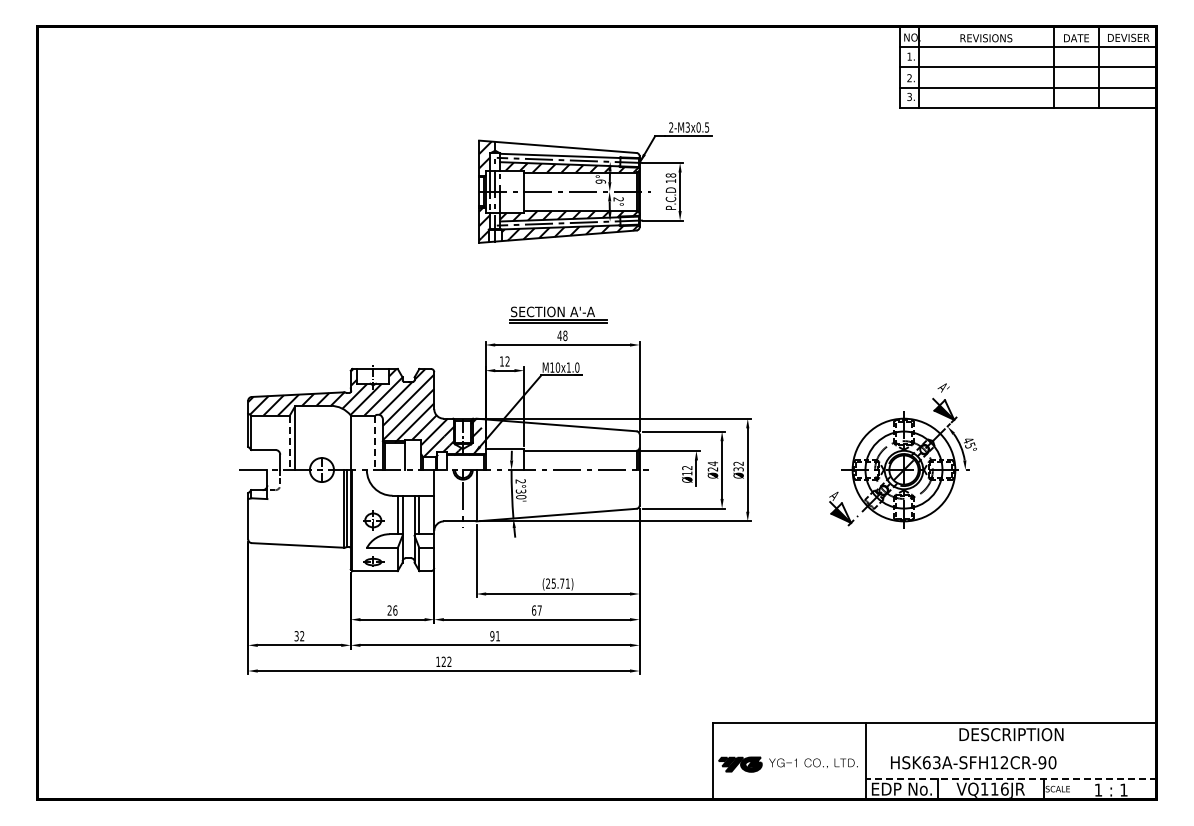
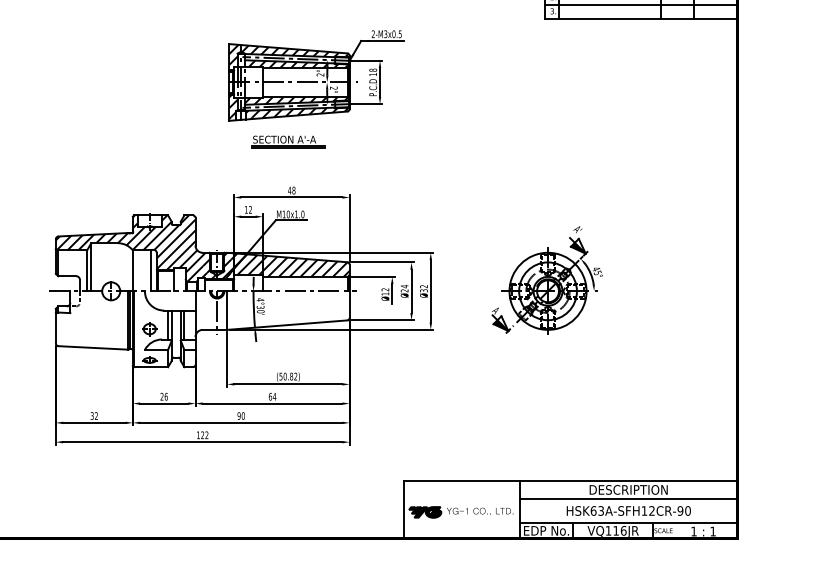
hatch: (567, 150) -> (295, 51), added
text: (600, 181) -> (320, 74), 9° -> 2°
part: (558, 314) -> (288, 141), moved
hatch: (554, 436) -> (285, 266), added
line: (289, 443) -> (86, 271), dashed -> solid
line: (375, 443) -> (151, 271), dashed -> solid
text: (520, 481) -> (260, 299), 2°30' -> 4°30'
text: (557, 583) -> (288, 376), (25.71) -> (50.82)
text: (539, 610) -> (274, 396), 67 -> 64
text: (497, 636) -> (242, 416), 91 -> 90
line: (1011, 746) -> (628, 498), added
text: (973, 762) -> (628, 510), moved
line: (1010, 778) -> (627, 522), dashed -> solid

